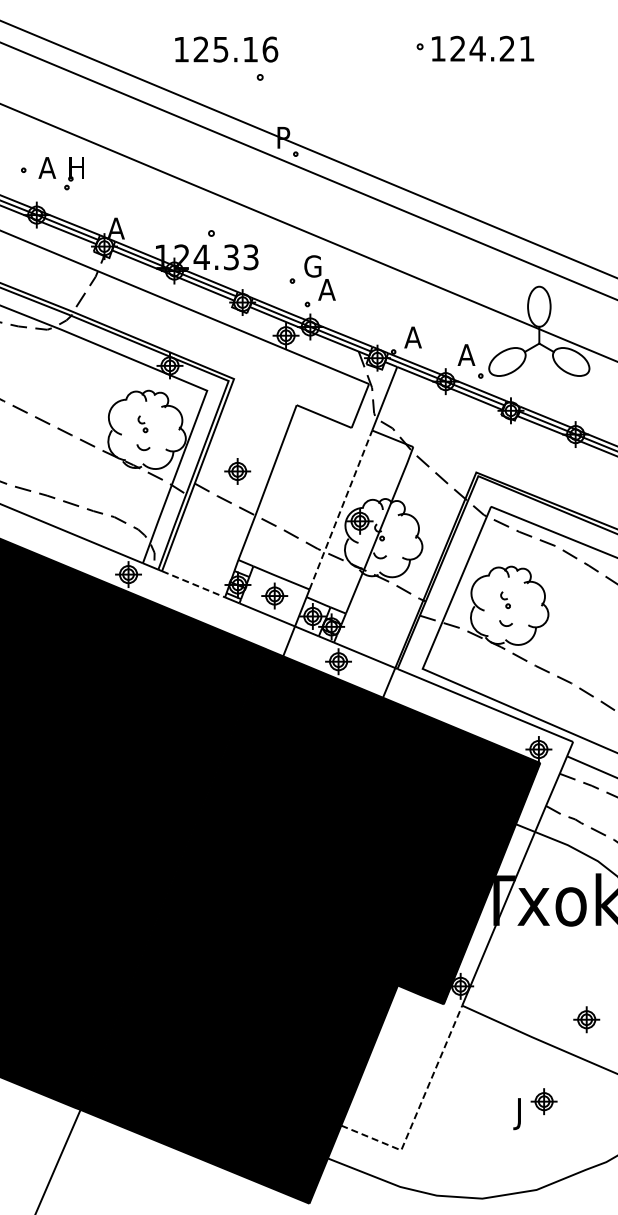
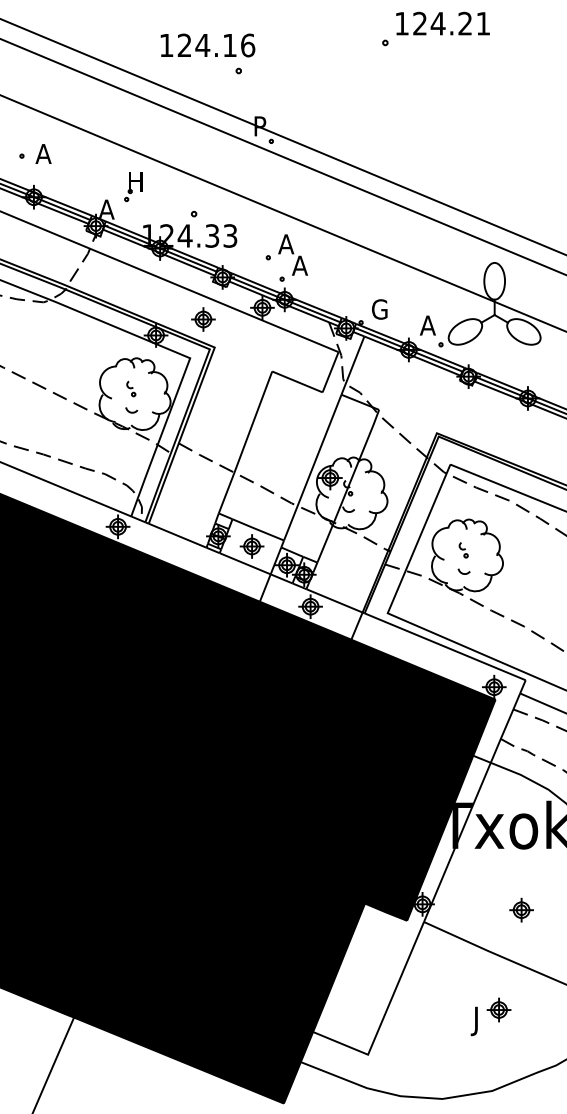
text: (483, 48) -> (443, 23), moved
text: (220, 49) -> (202, 45), 125.16 -> 124.16
part: (73, 173) -> (132, 186), moved
text: (312, 266) -> (286, 244), G -> A
text: (413, 337) -> (379, 309), A -> G
part: (237, 471) -> (203, 319), moved
line: (341, 509) -> (313, 467), dashed -> solid
line: (194, 584) -> (178, 535), dashed -> solid
part: (586, 1019) -> (521, 909), moved
line: (419, 1108) -> (384, 1016), dashed -> solid

